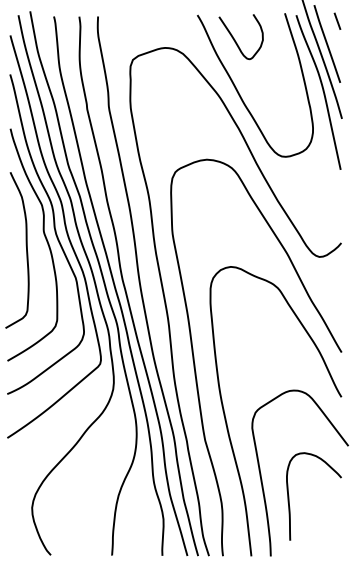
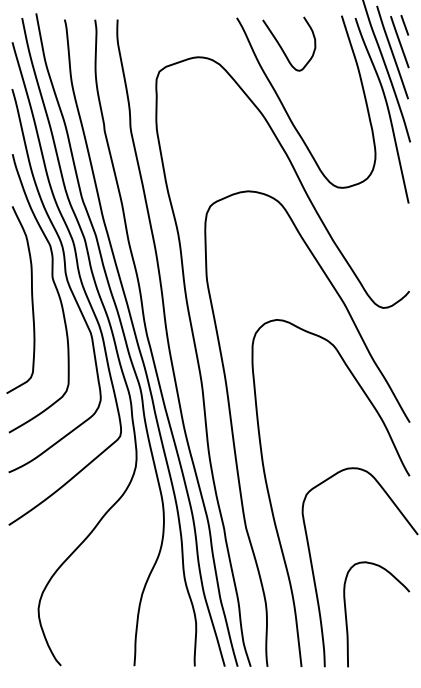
line: (333, 35) -> (399, 42), added
curve: (289, 500) -> (347, 619), moved

